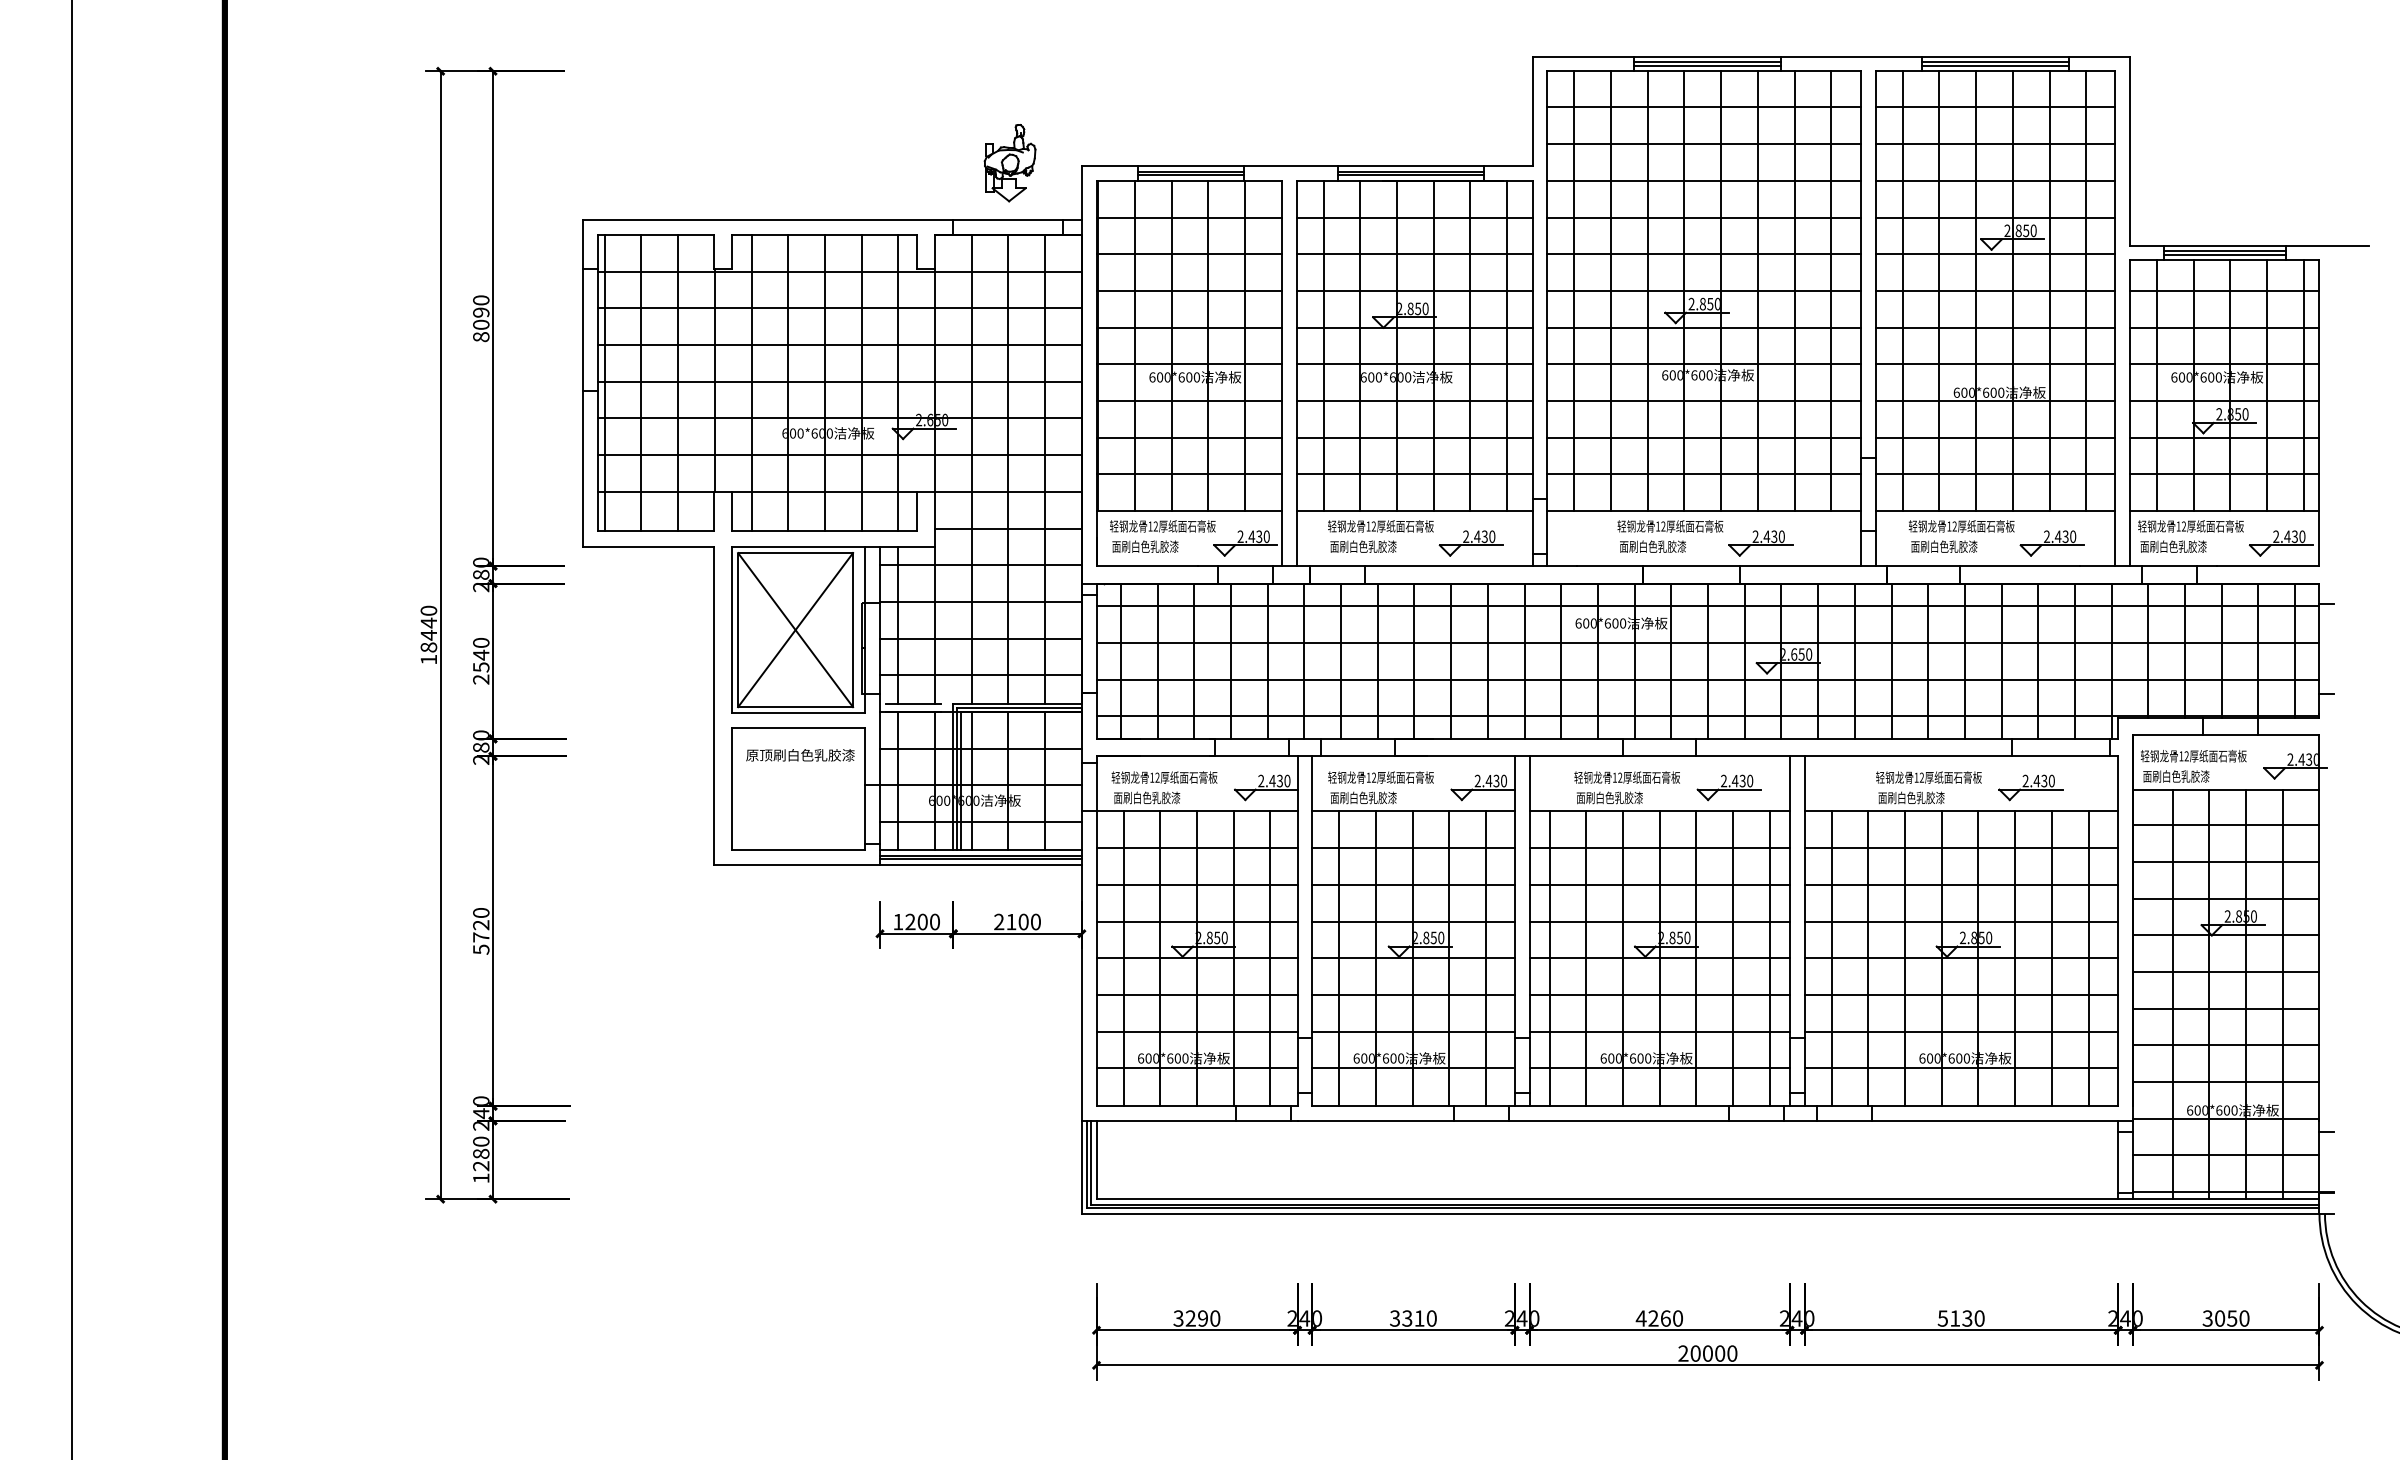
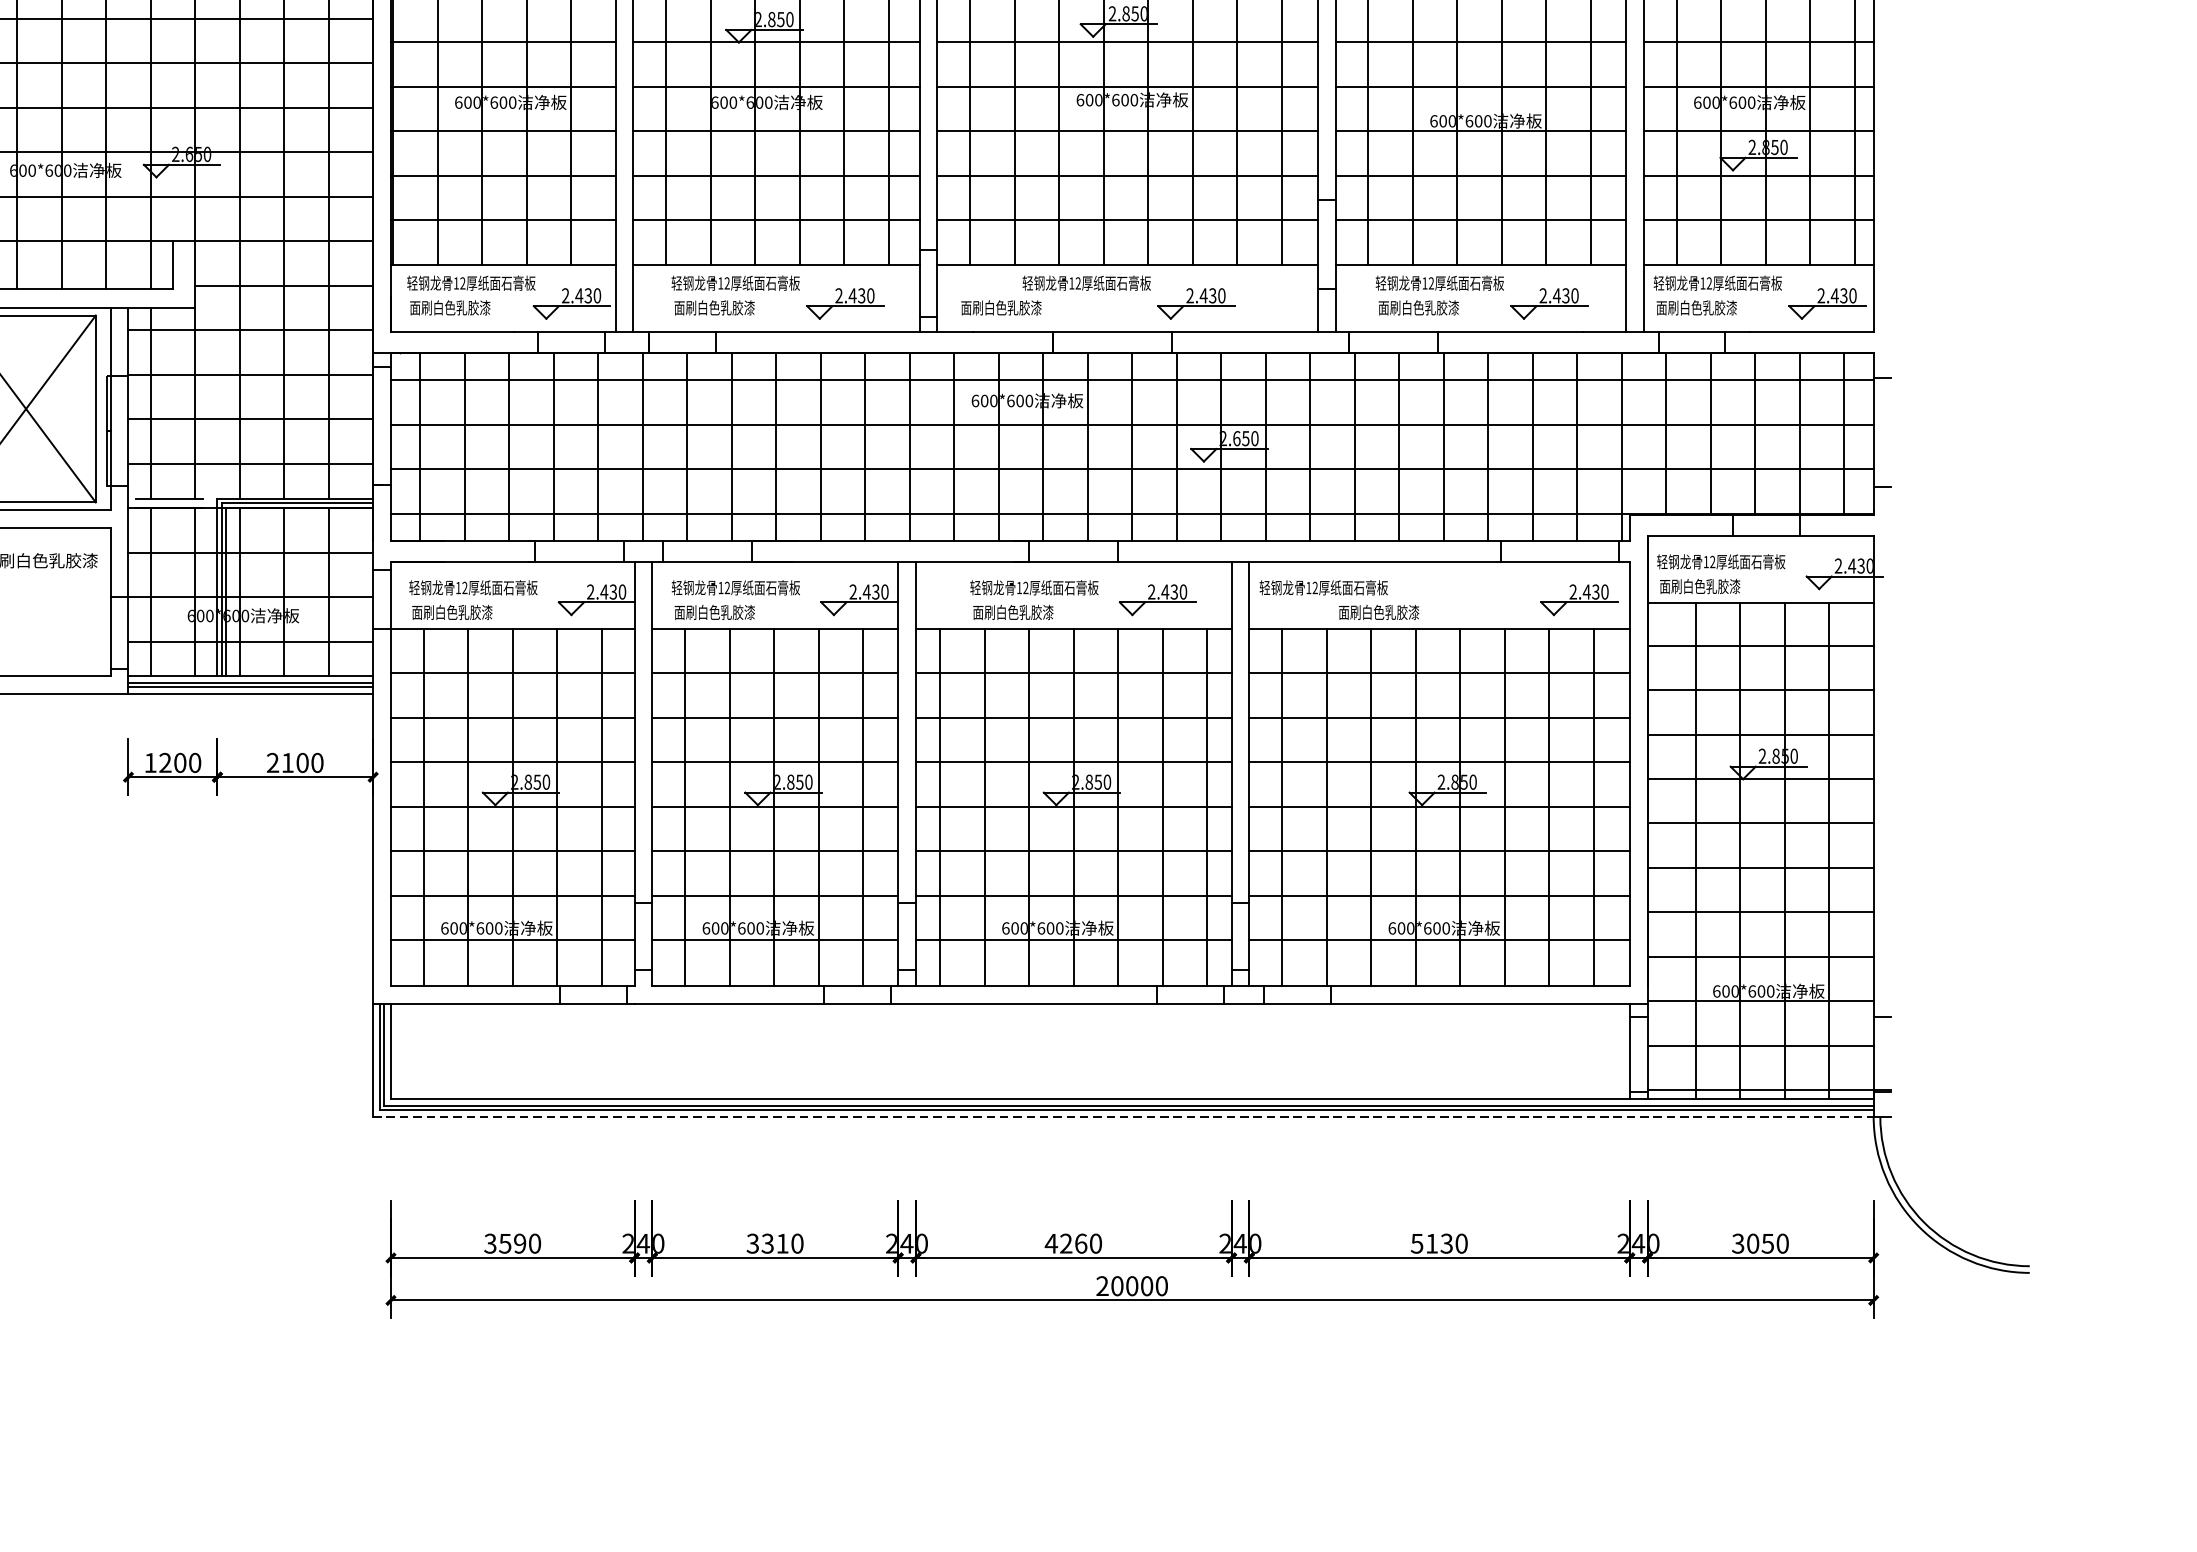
text: (1653, 546) -> (1001, 307), moved
text: (1928, 777) -> (1323, 587), moved
part: (2030, 787) -> (1579, 599), moved
line: (1700, 1213) -> (1123, 1116), solid -> dashed
text: (1190, 1318) -> (504, 1243), 3290 -> 3590

